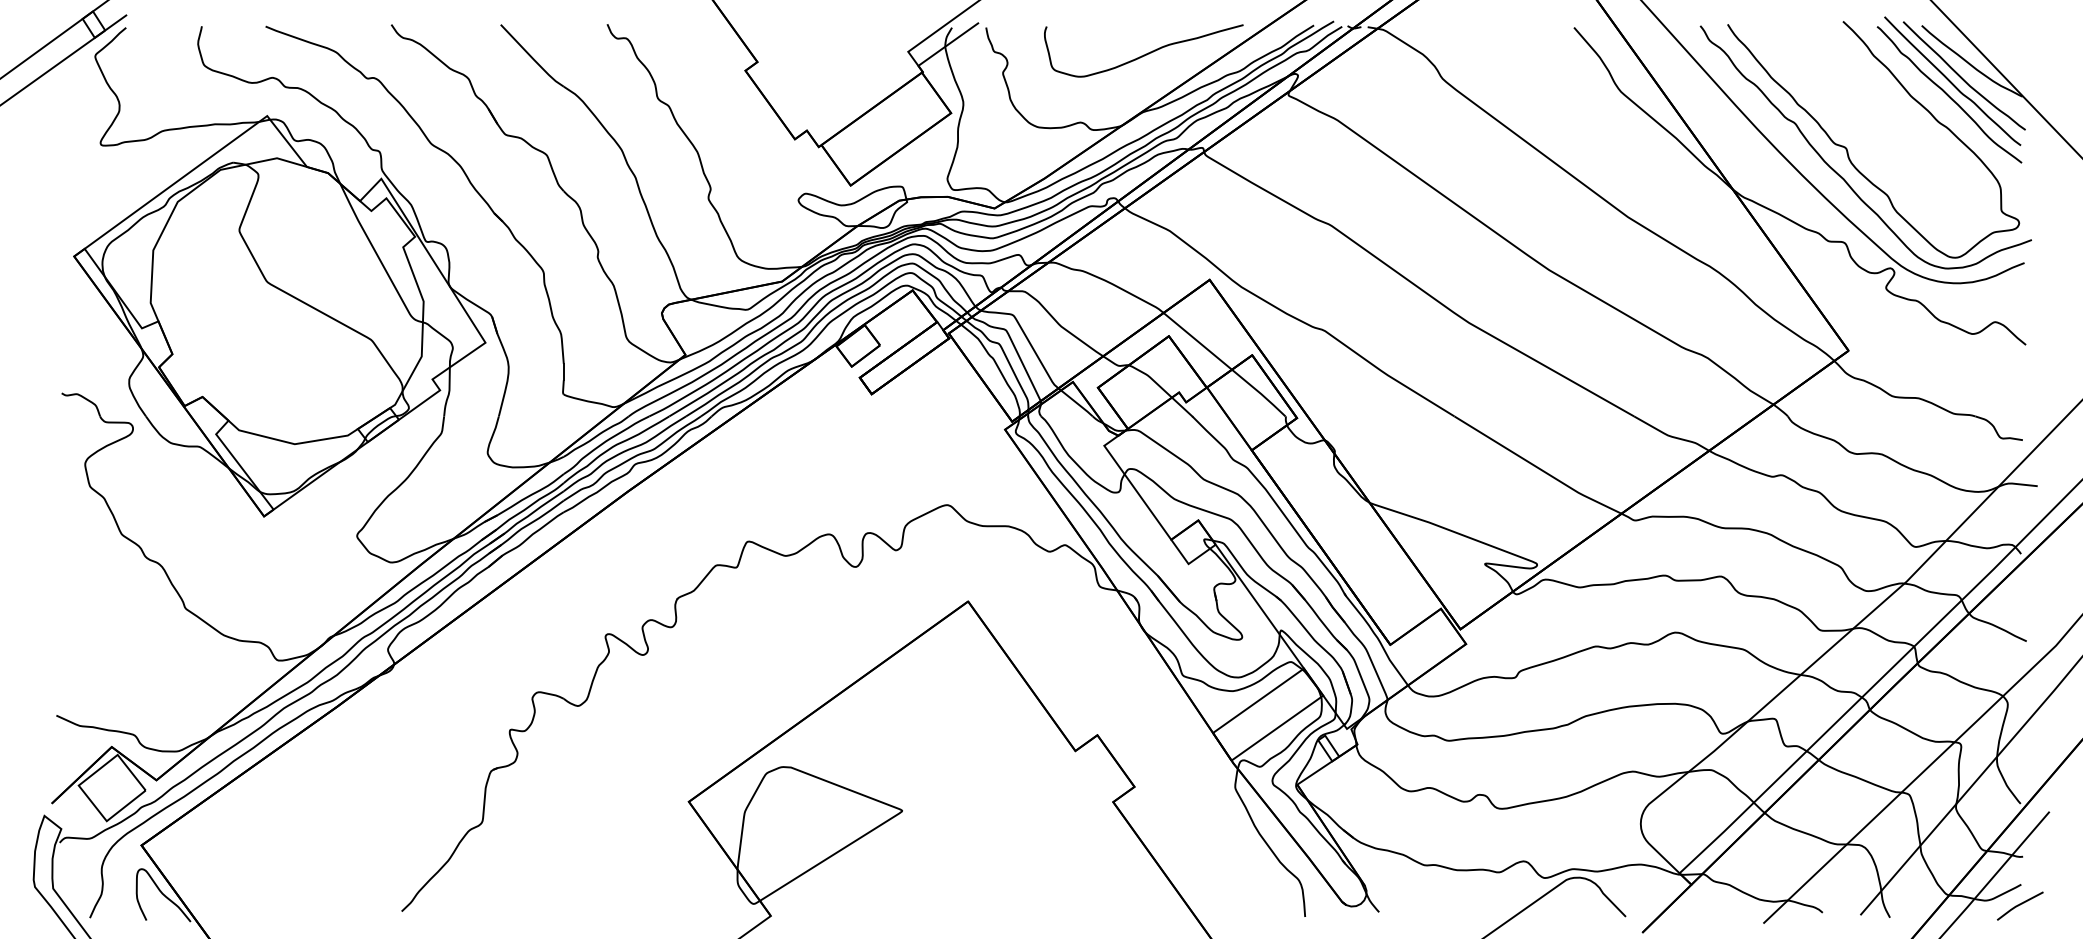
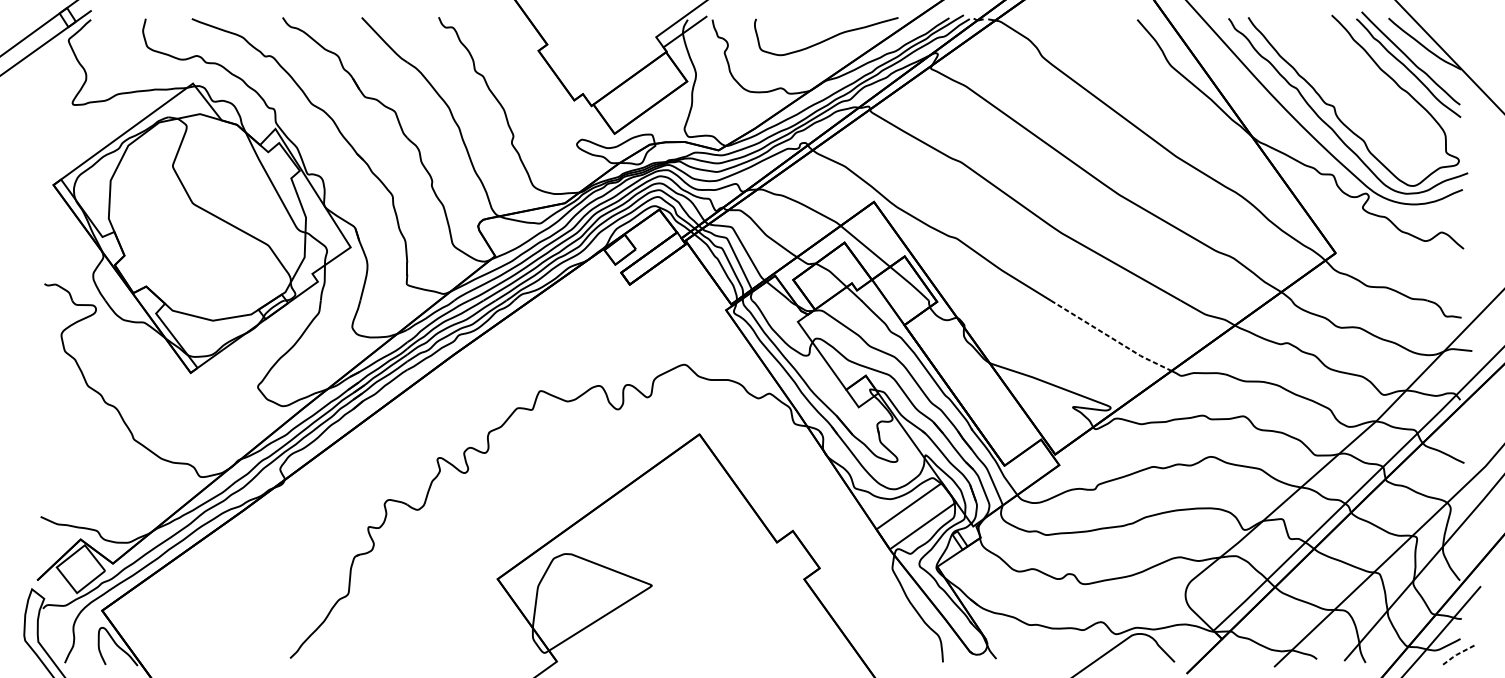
curve: (1961, 76) -> (1417, 55), removed
line: (1538, 468) -> (1111, 338), solid -> dashed
line: (2019, 904) -> (1459, 653), solid -> dashed

